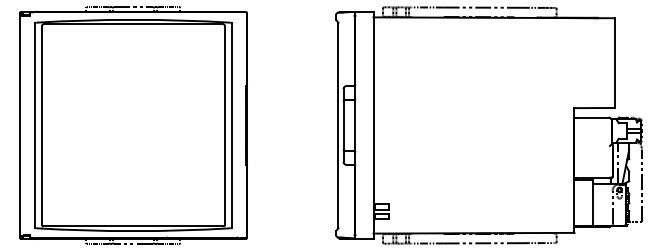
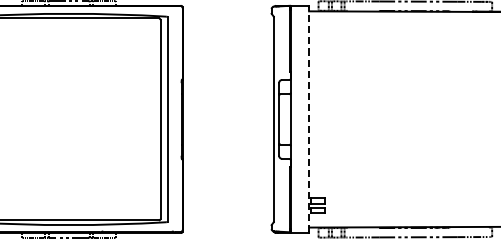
line: (373, 125) -> (309, 119), solid -> dashed

